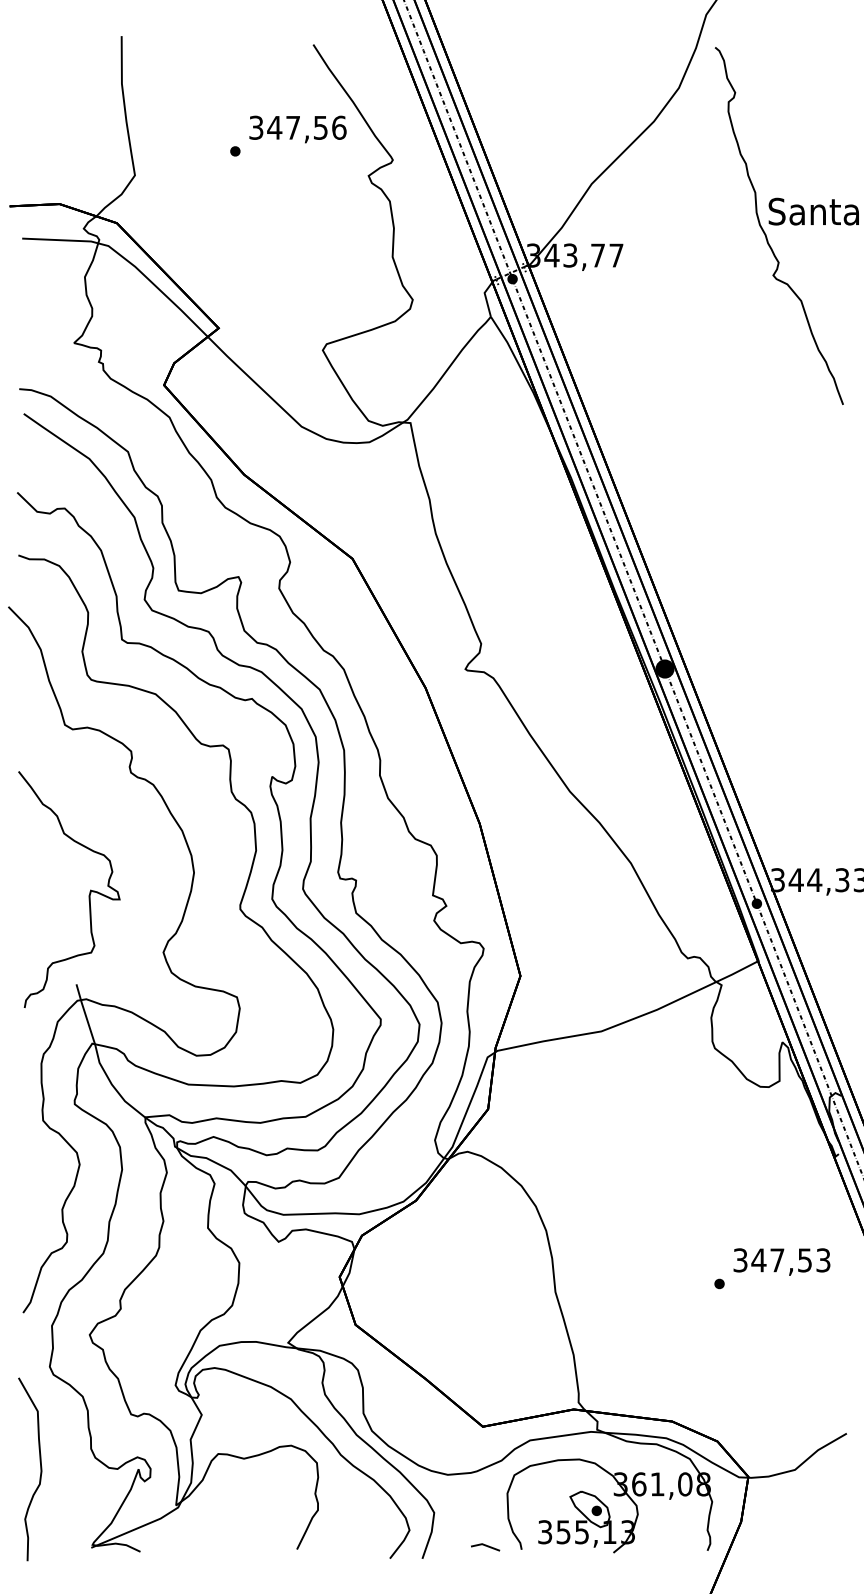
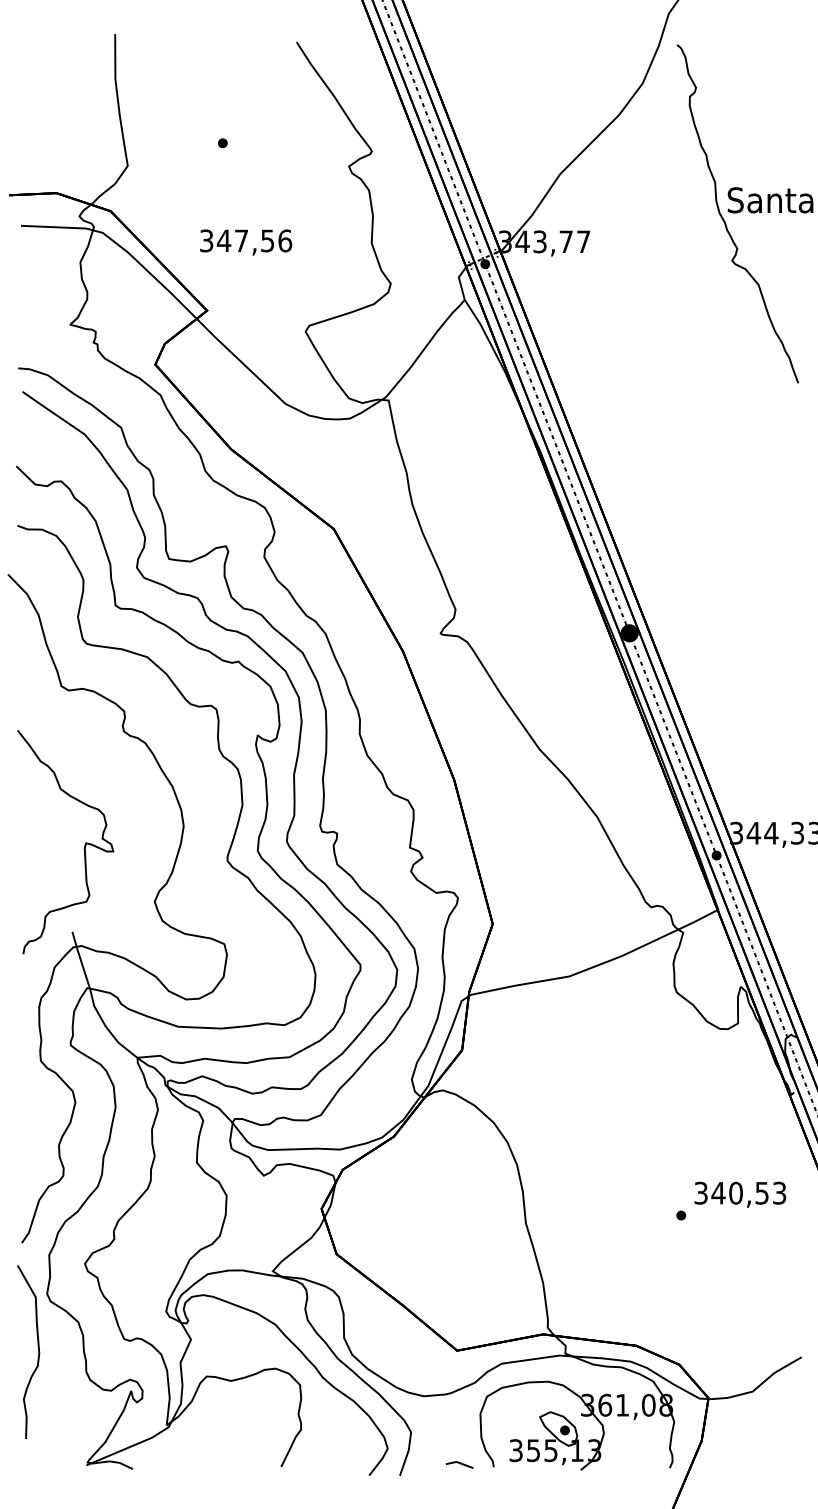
text: (298, 129) -> (246, 242), moved
text: (776, 1259) -> (735, 1192), 347,53 -> 340,53
curve: (39, 1464) -> (37, 1347), moved

